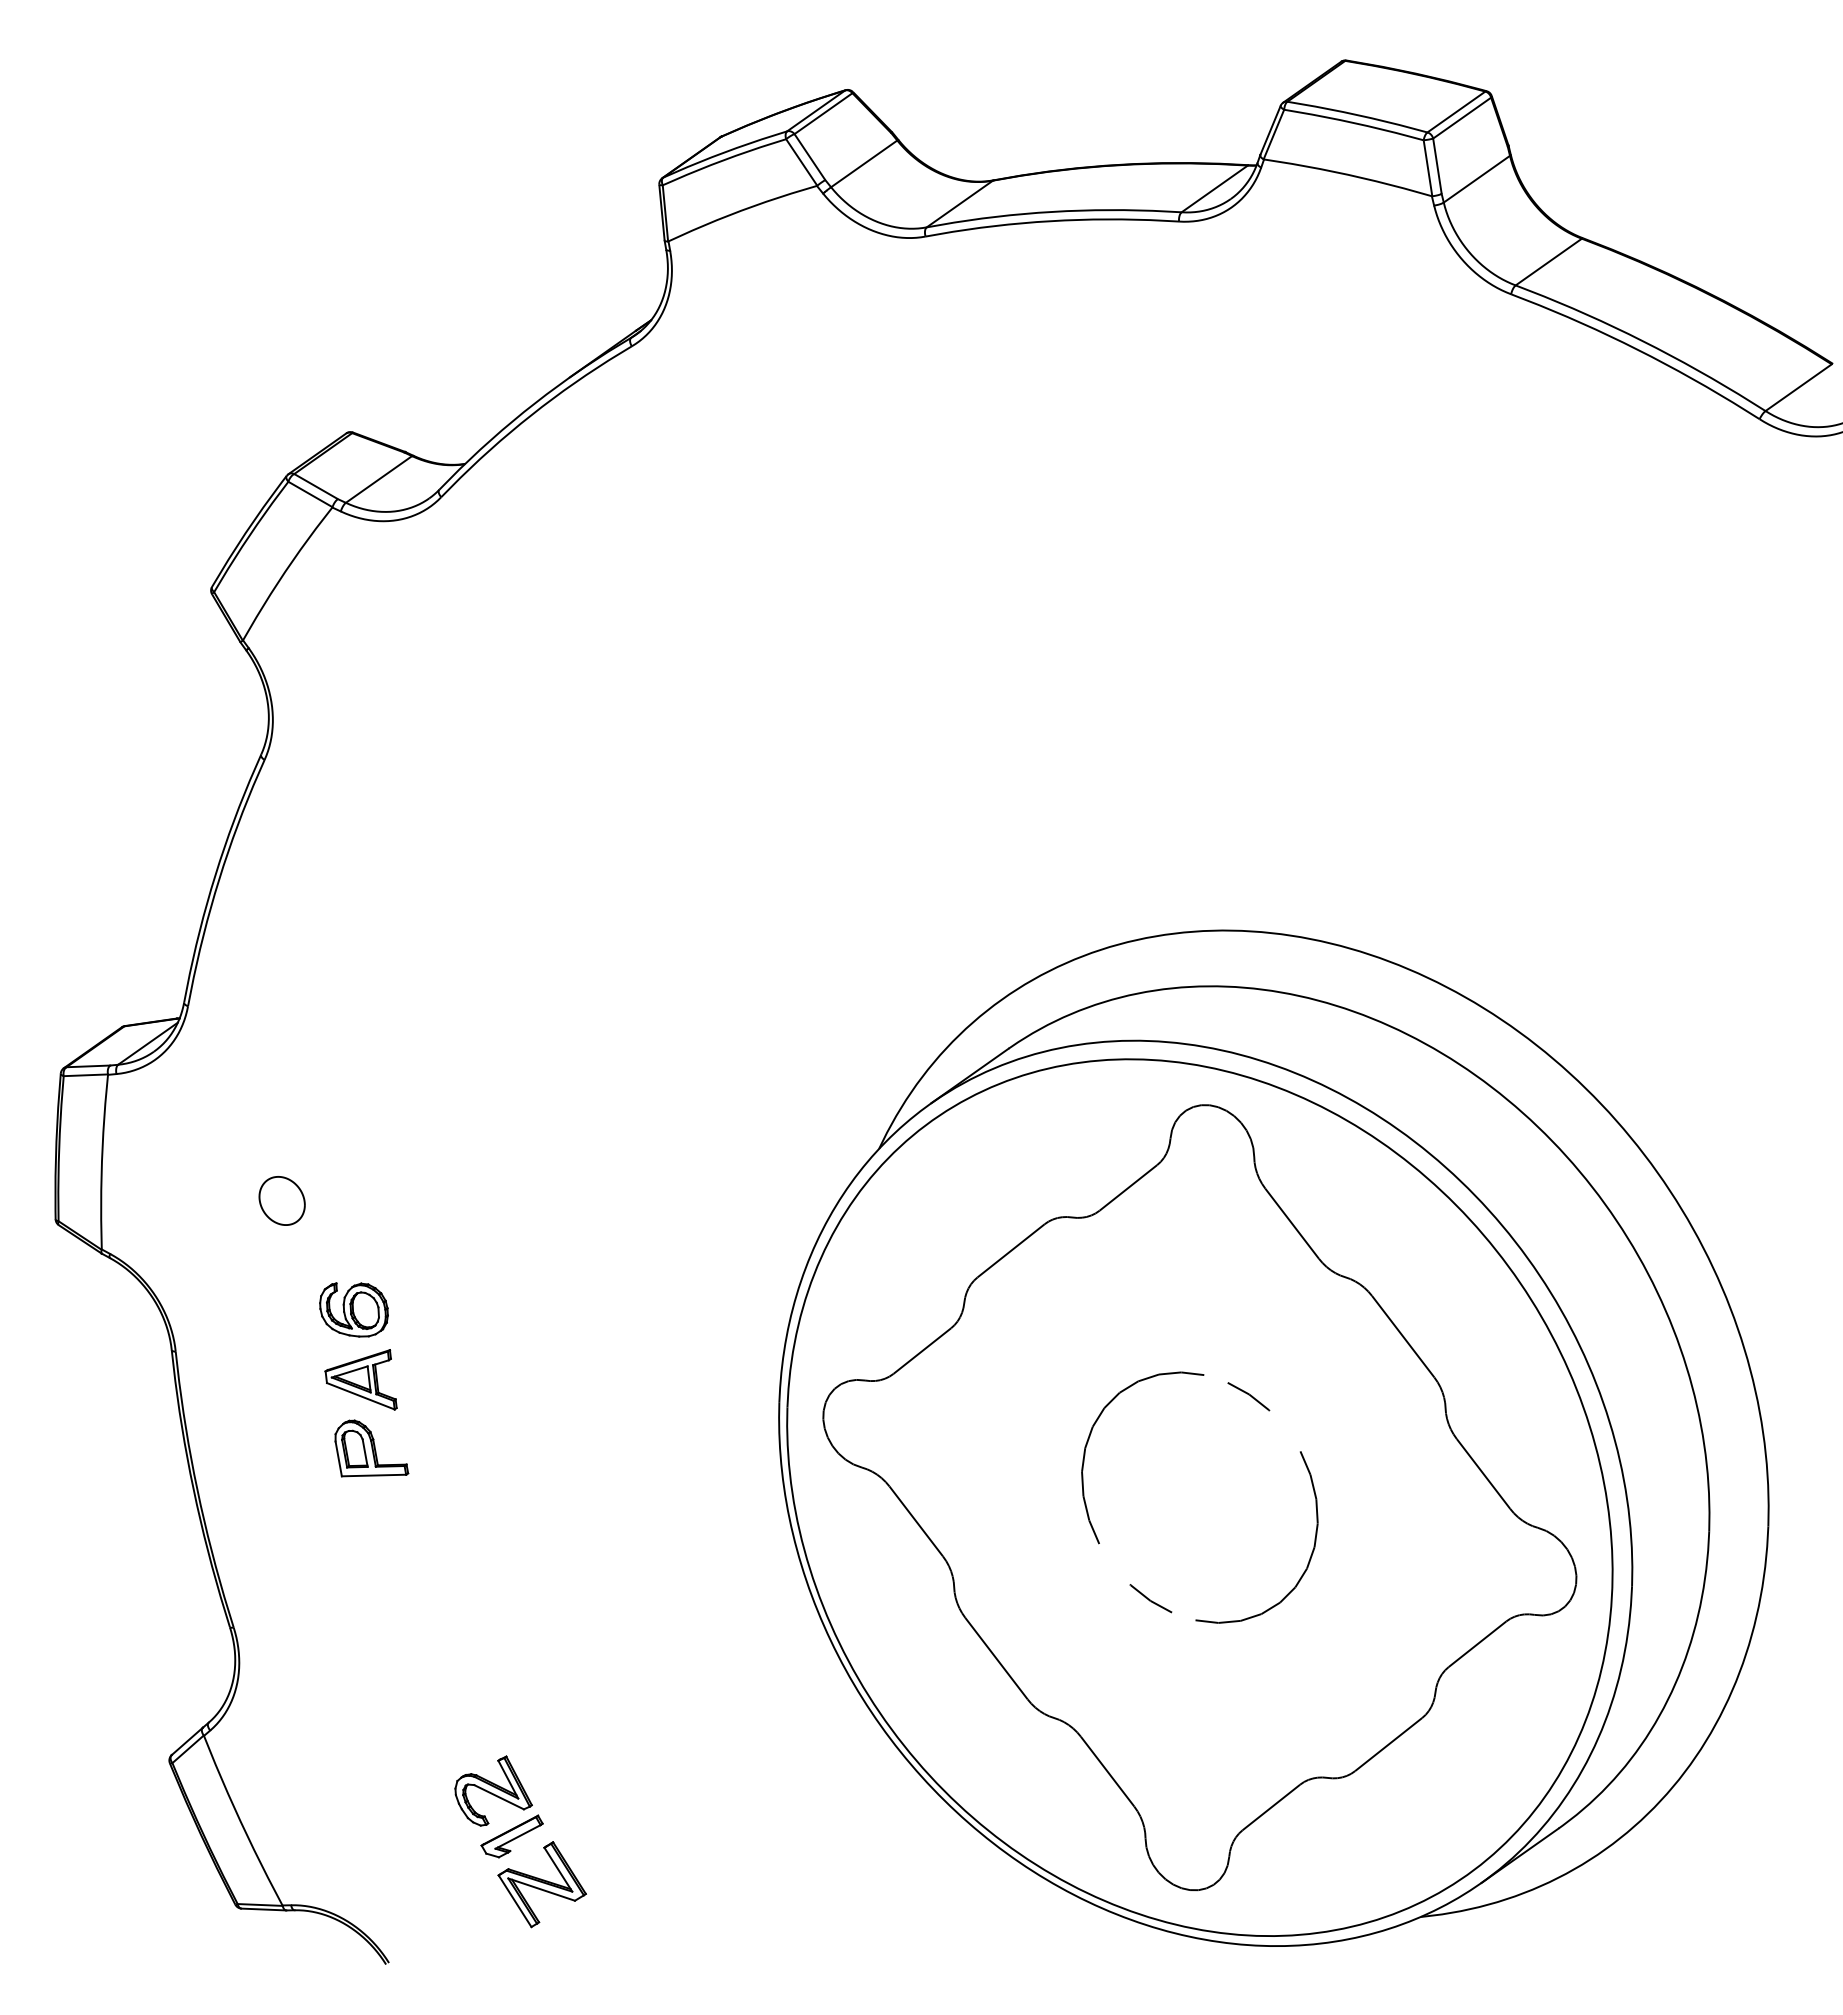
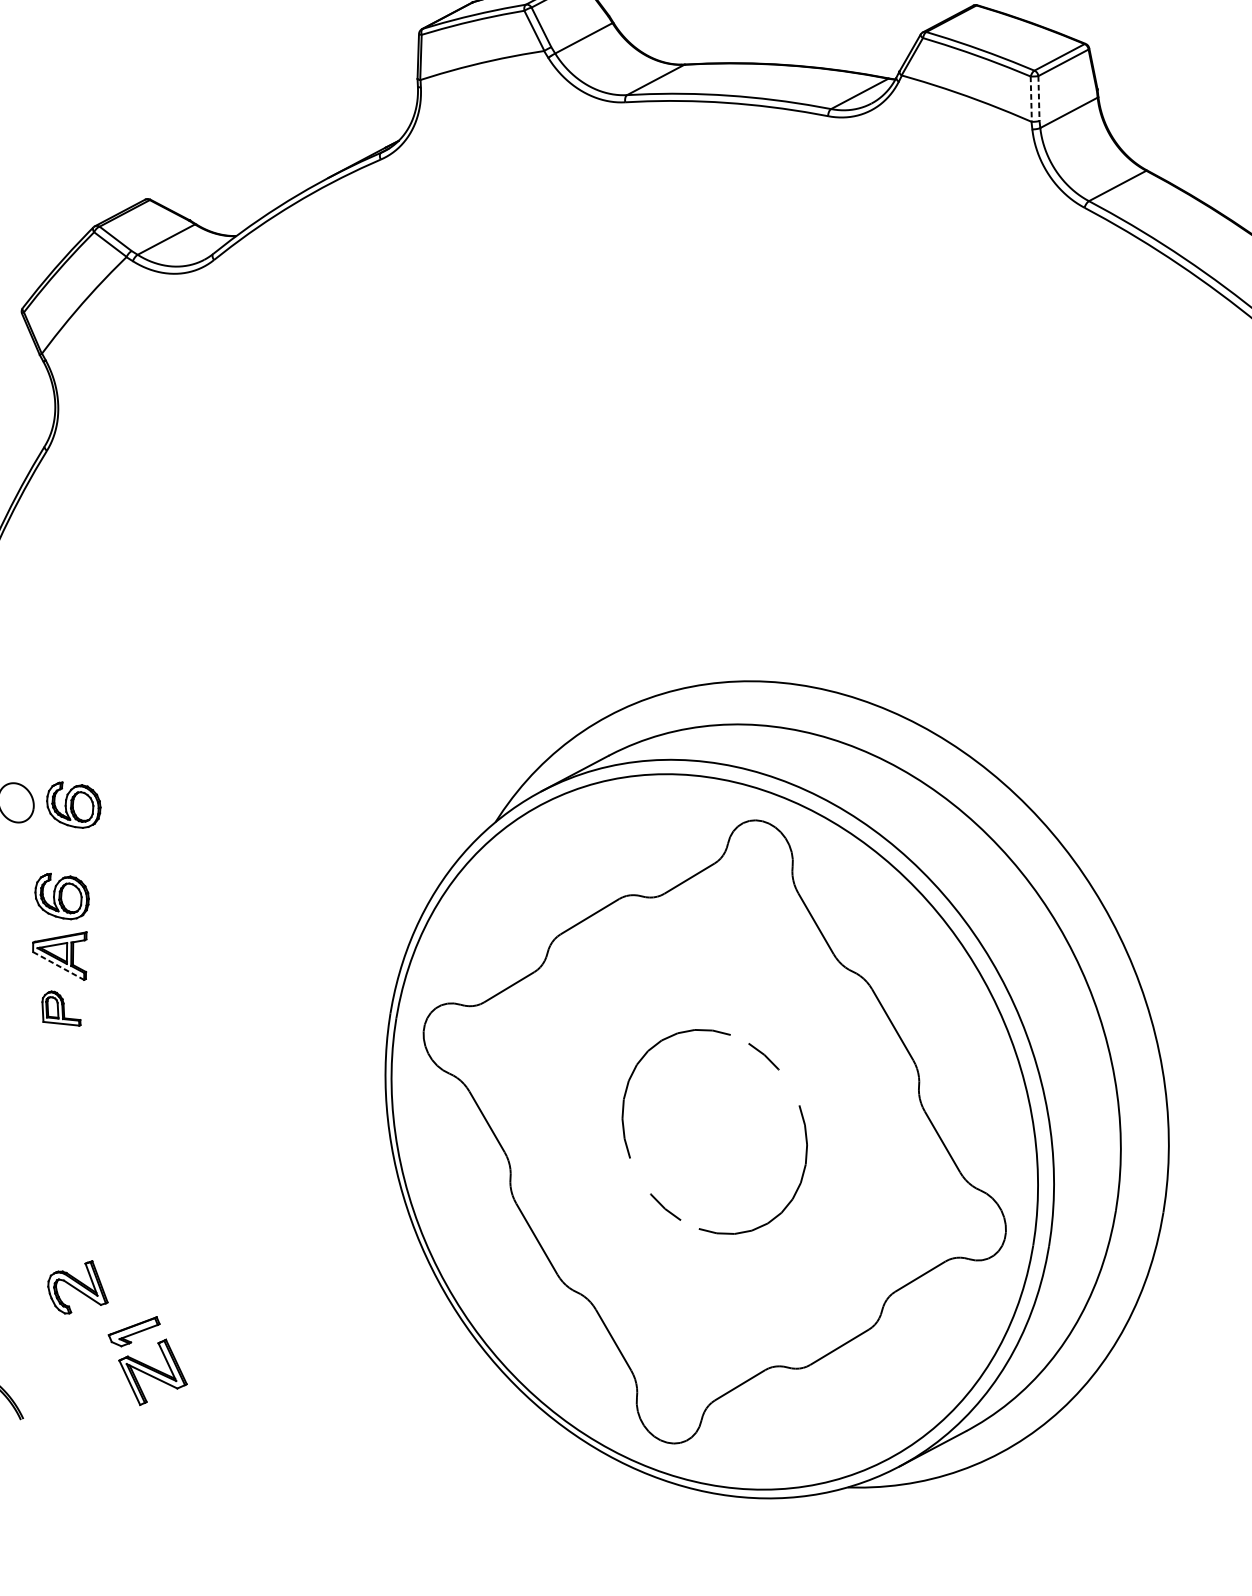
line: (1437, 165) -> (1039, 97), solid -> dashed
line: (1427, 167) -> (1030, 98), solid -> dashed
part: (353, 1194) -> (73, 804), added
line: (361, 1396) -> (59, 966), solid -> dashed
part: (371, 1448) -> (61, 1008), size x0.7
part: (493, 1790) -> (78, 1286), moved

